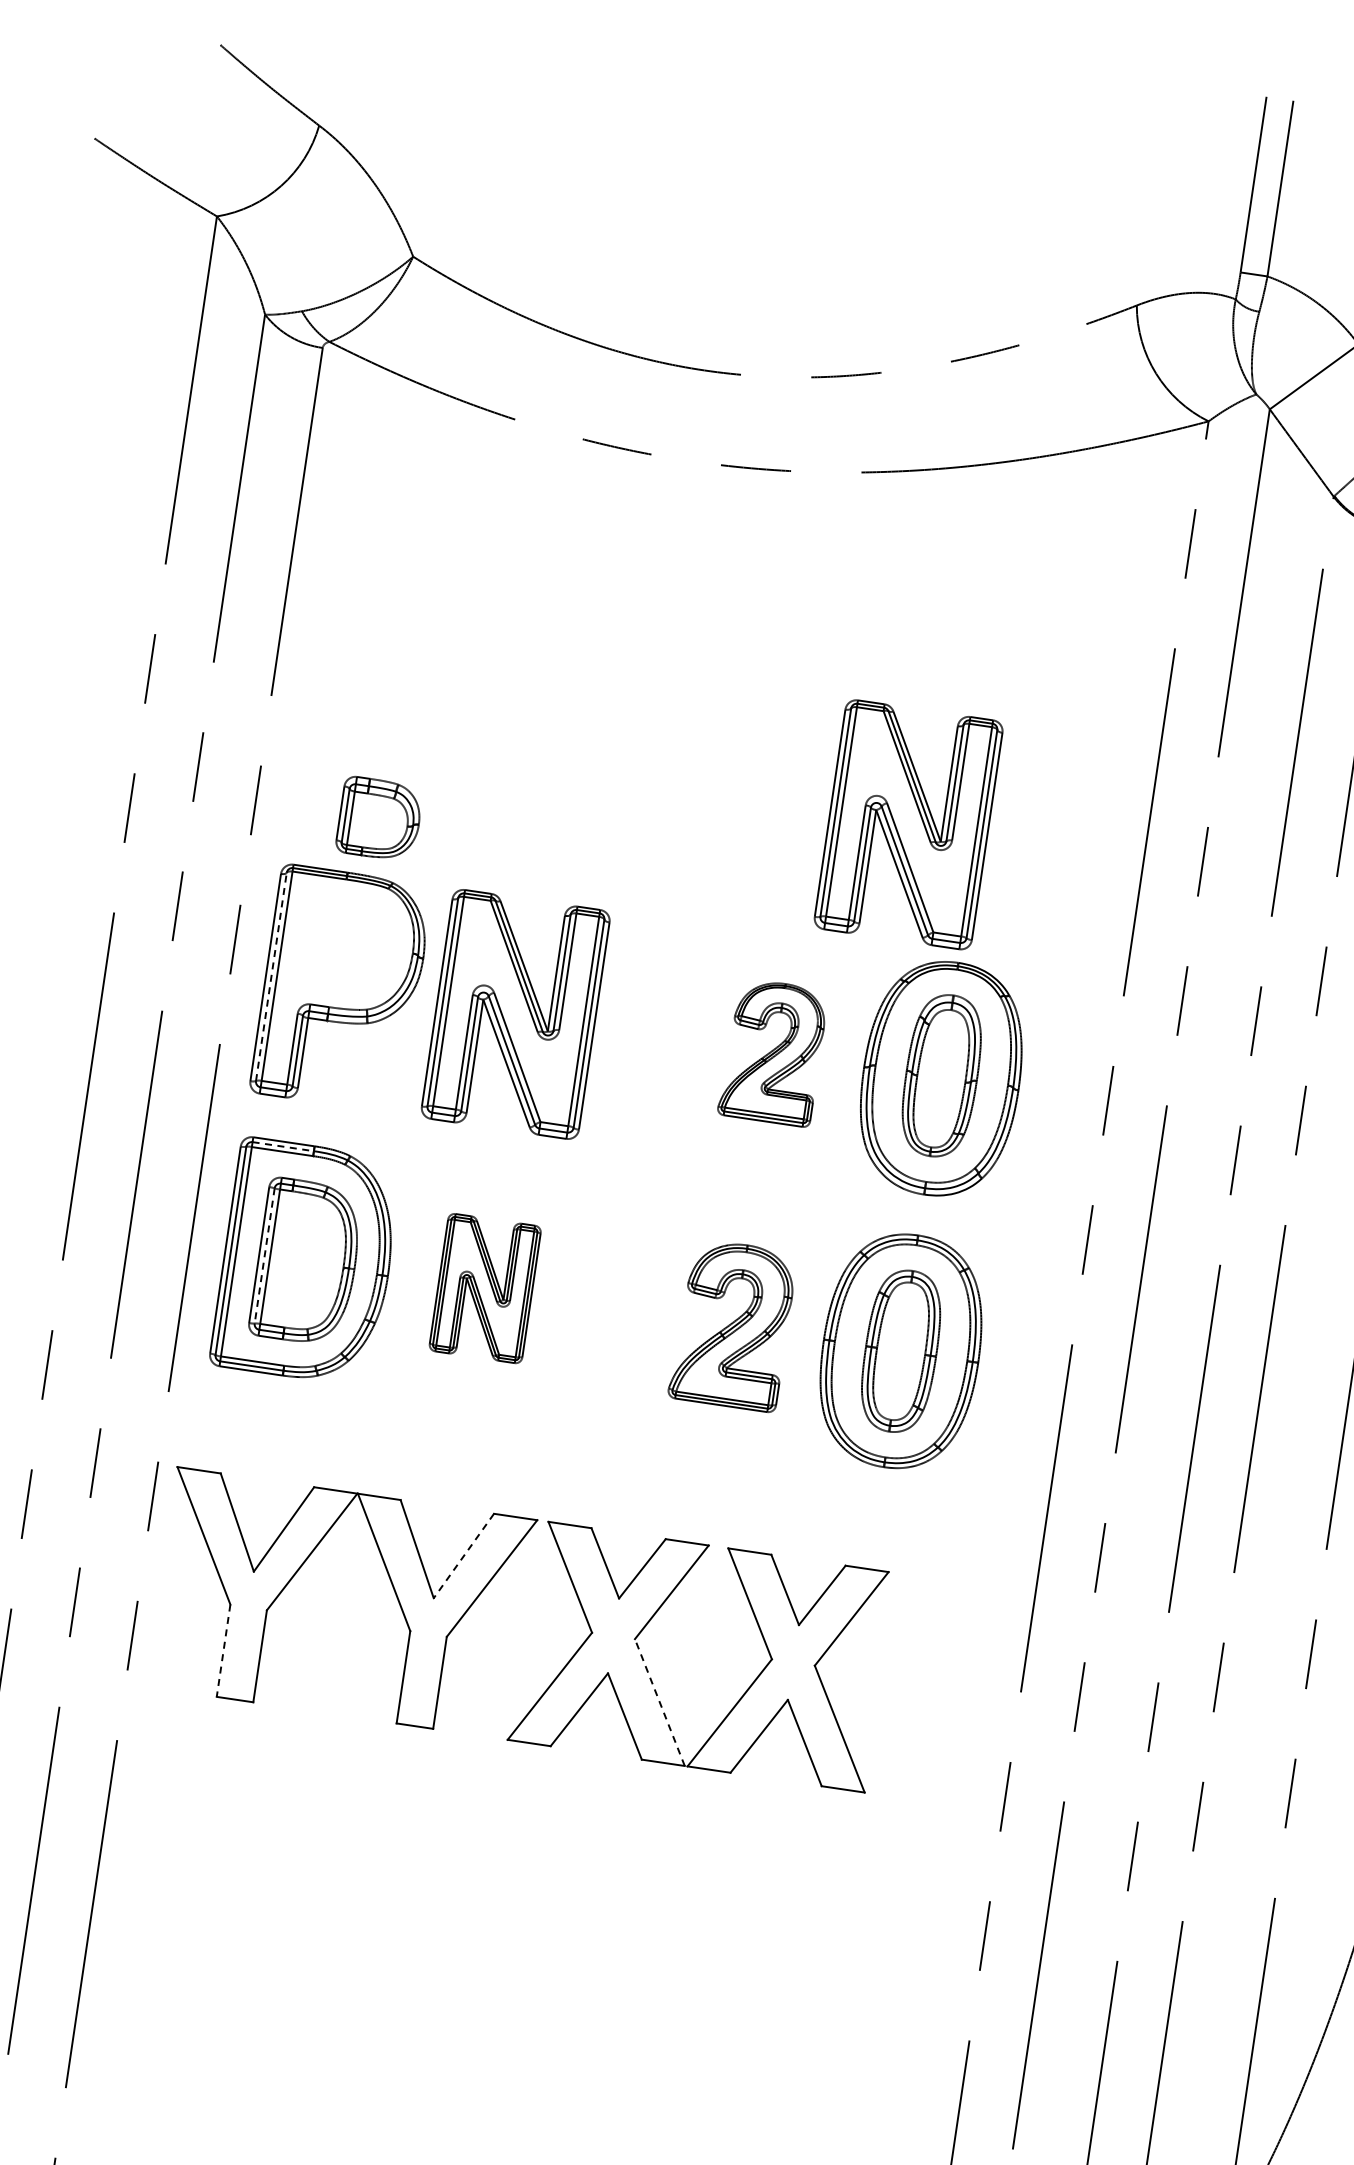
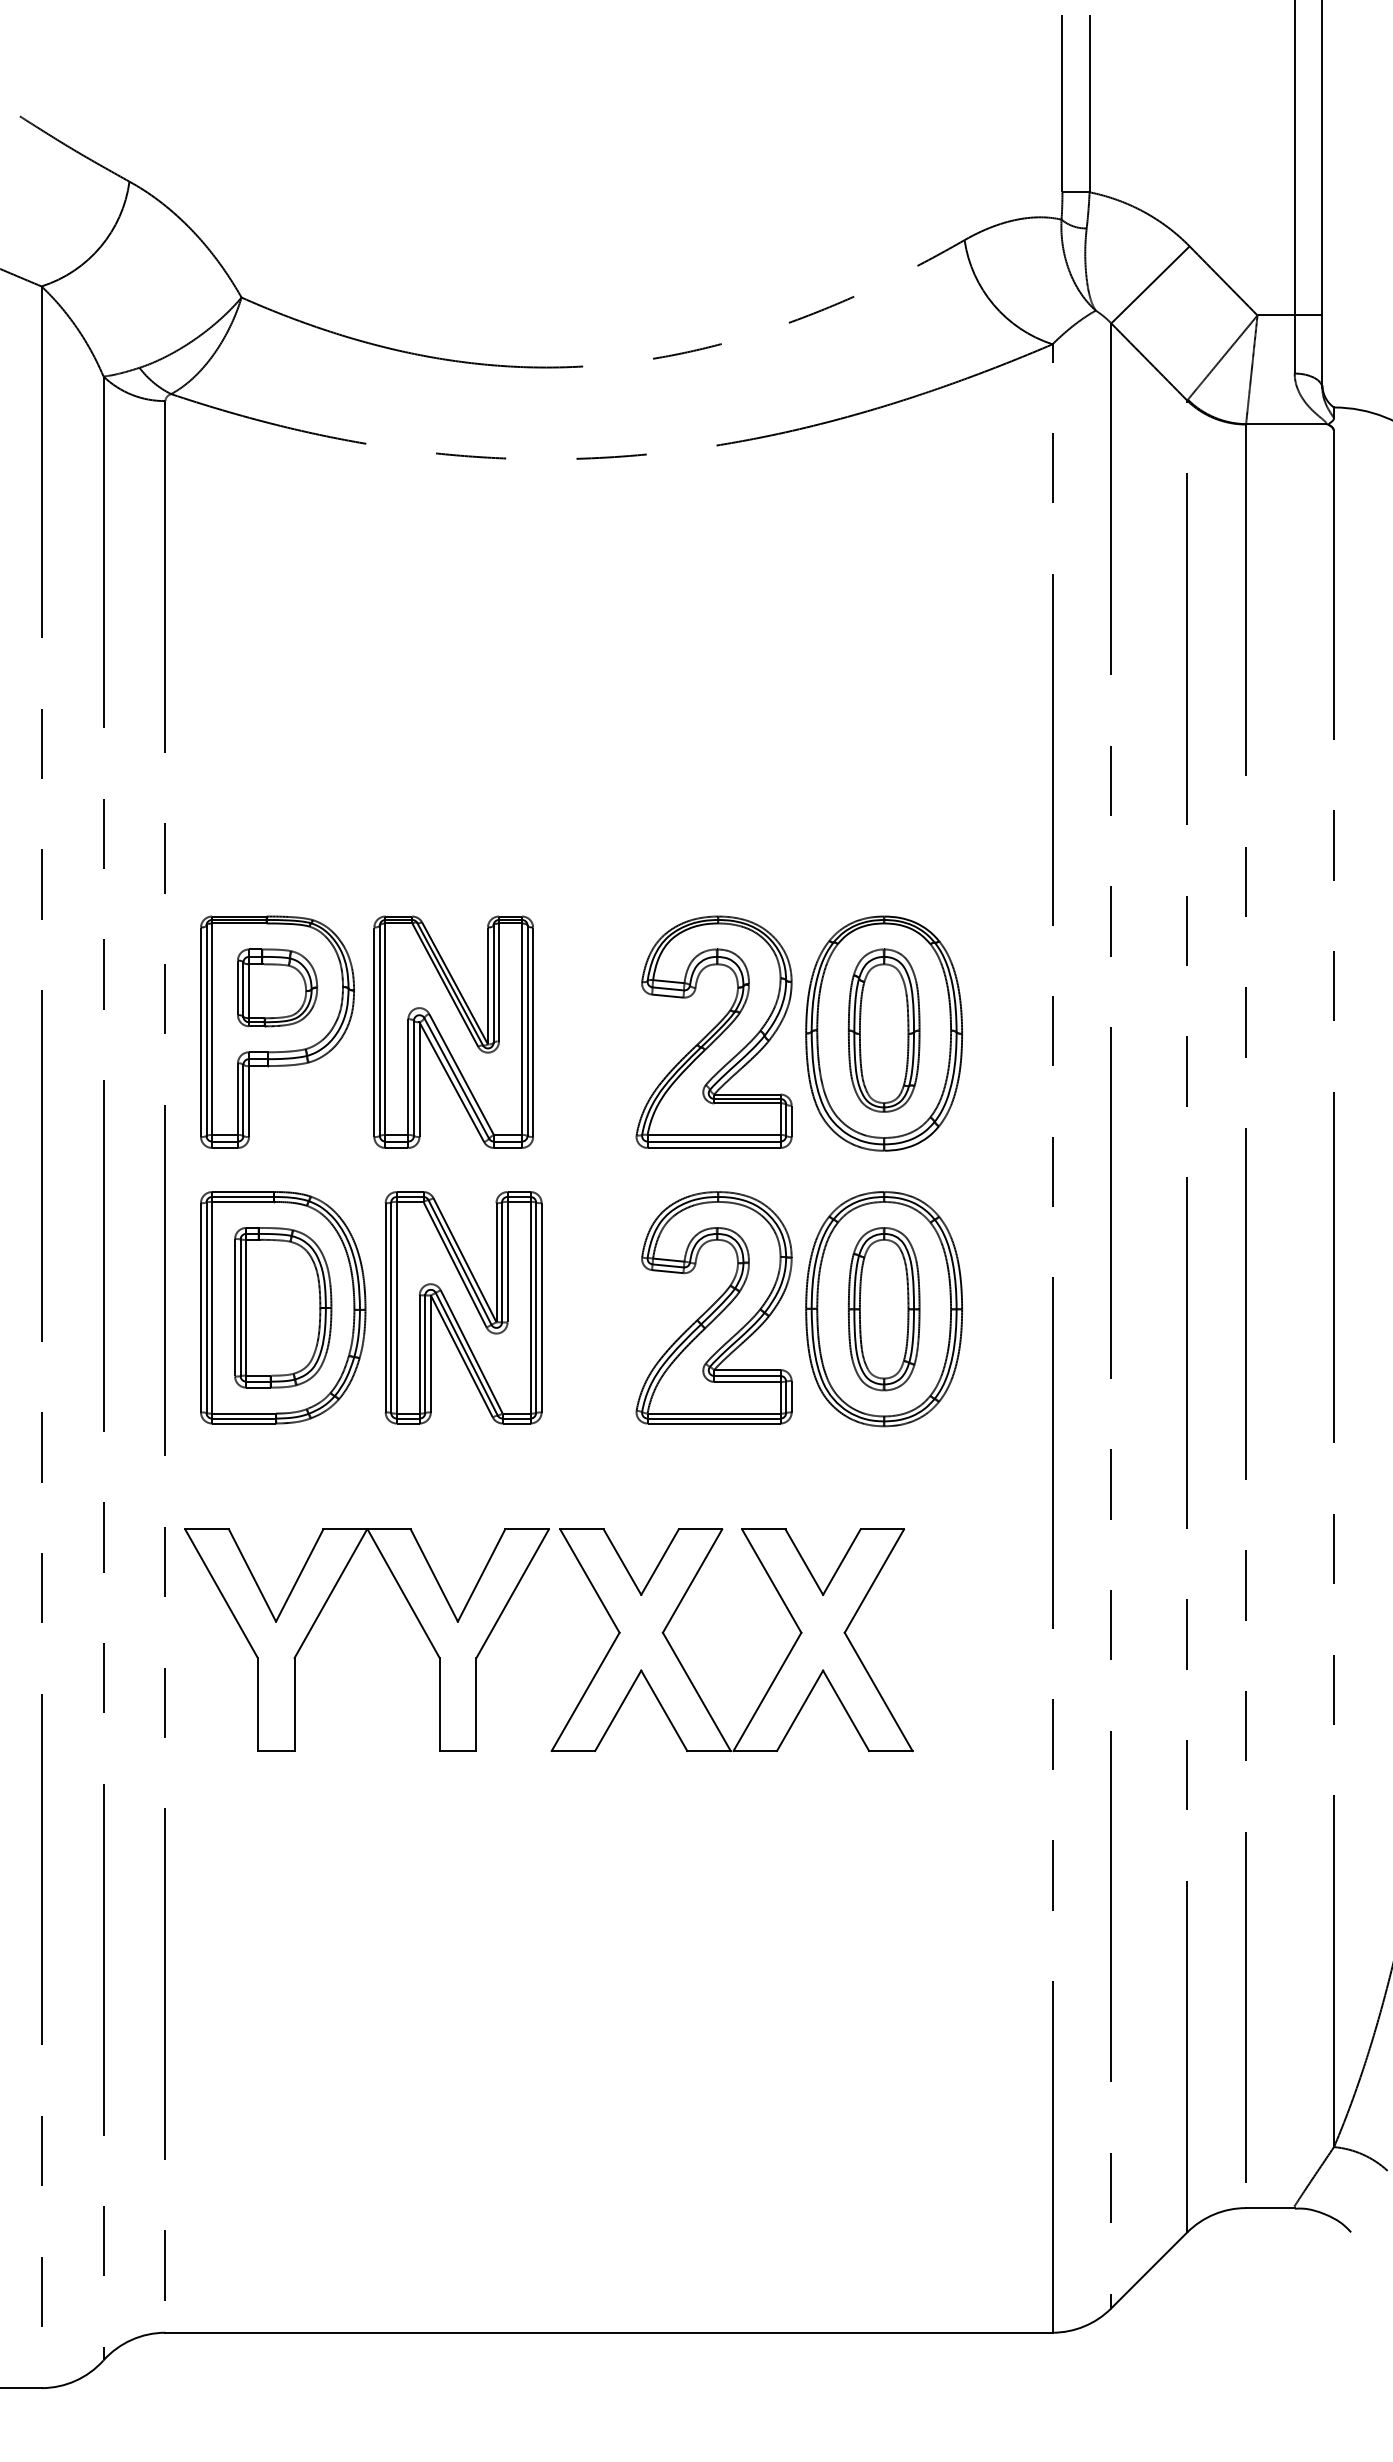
part: (379, 818) -> (277, 987), moved
part: (908, 824) -> (814, 786), removed
line: (271, 976) -> (206, 1030), dashed -> solid
part: (772, 1051) -> (713, 1031), size x1.67
line: (283, 1146) -> (243, 1196), dashed -> solid
line: (264, 1256) -> (240, 1308), dashed -> solid
part: (485, 1288) -> (463, 1307), size x1.67
part: (732, 1324) -> (713, 1307), size x1.43
line: (463, 1555) -> (481, 1575), dashed -> solid
line: (223, 1650) -> (257, 1704), dashed -> solid
line: (659, 1702) -> (696, 1691), dashed -> solid

